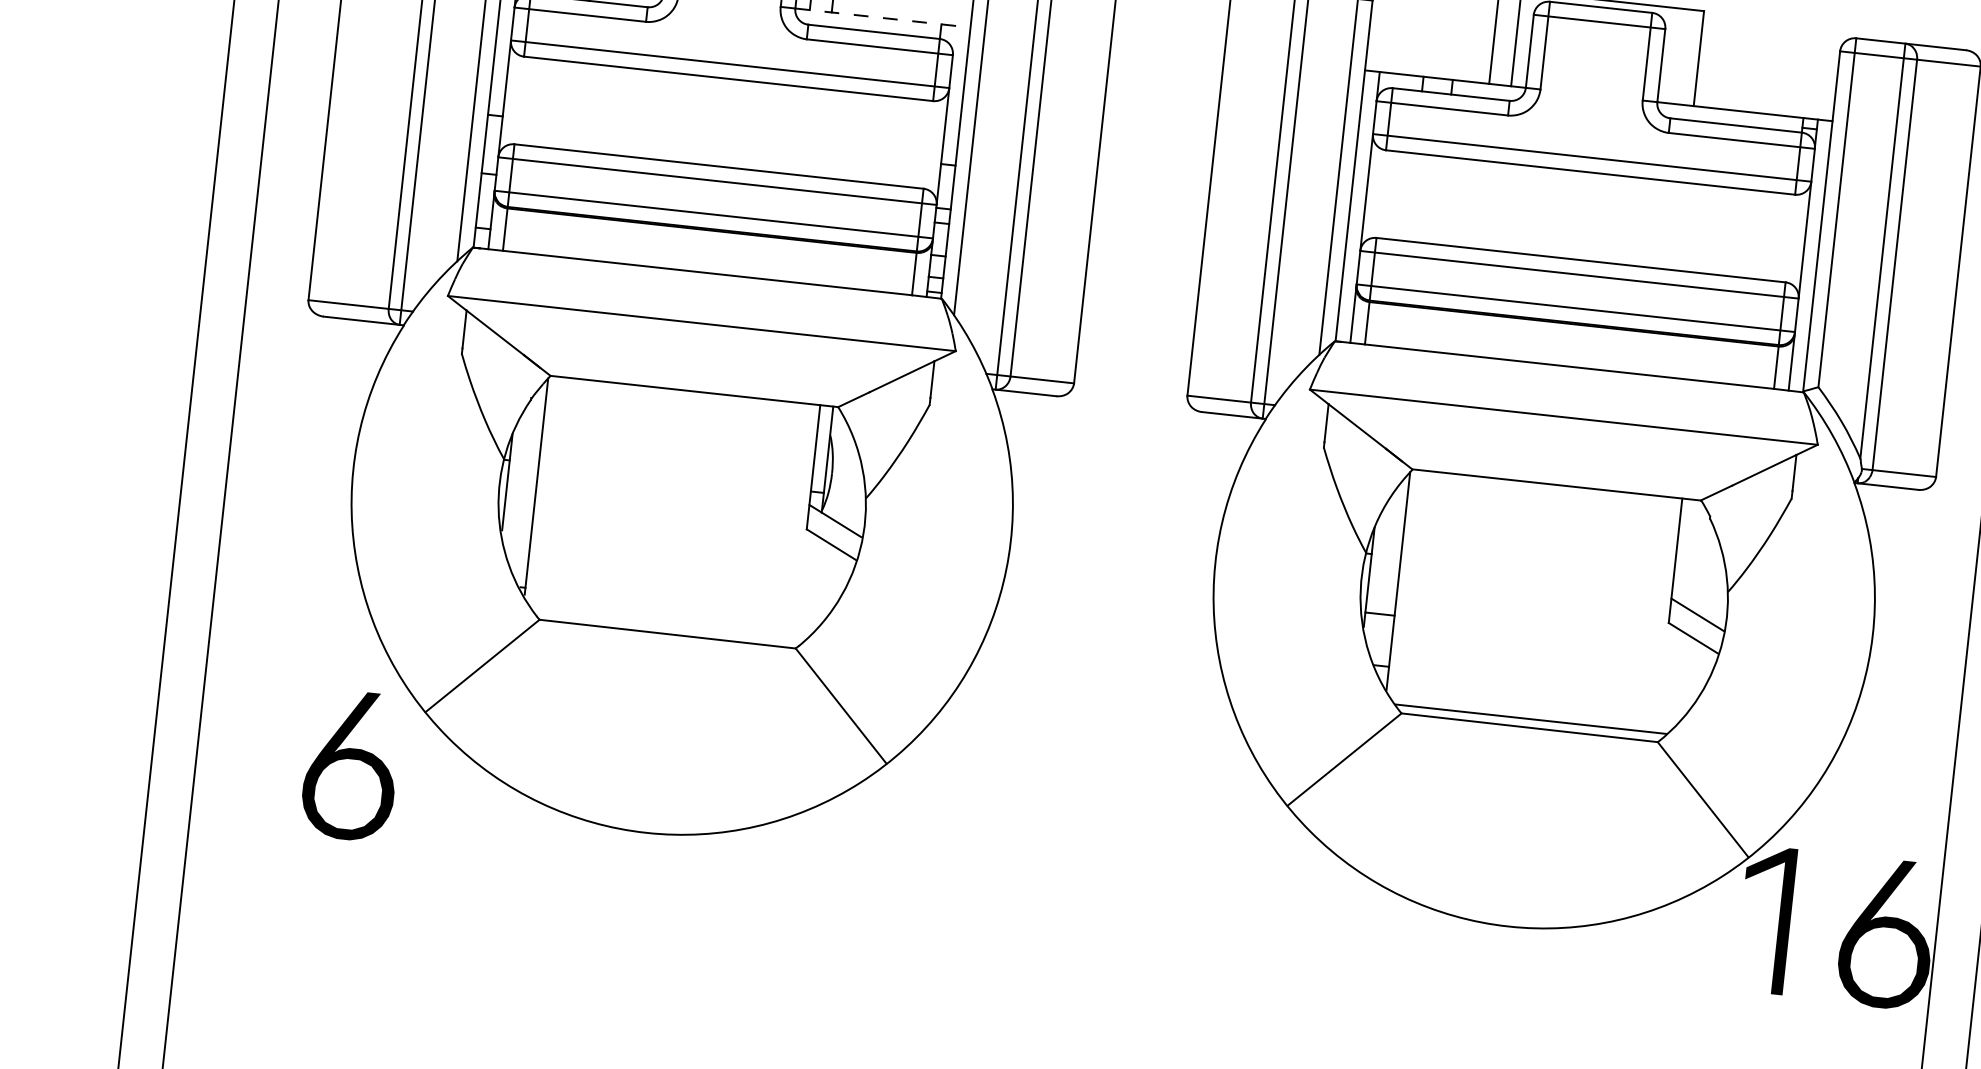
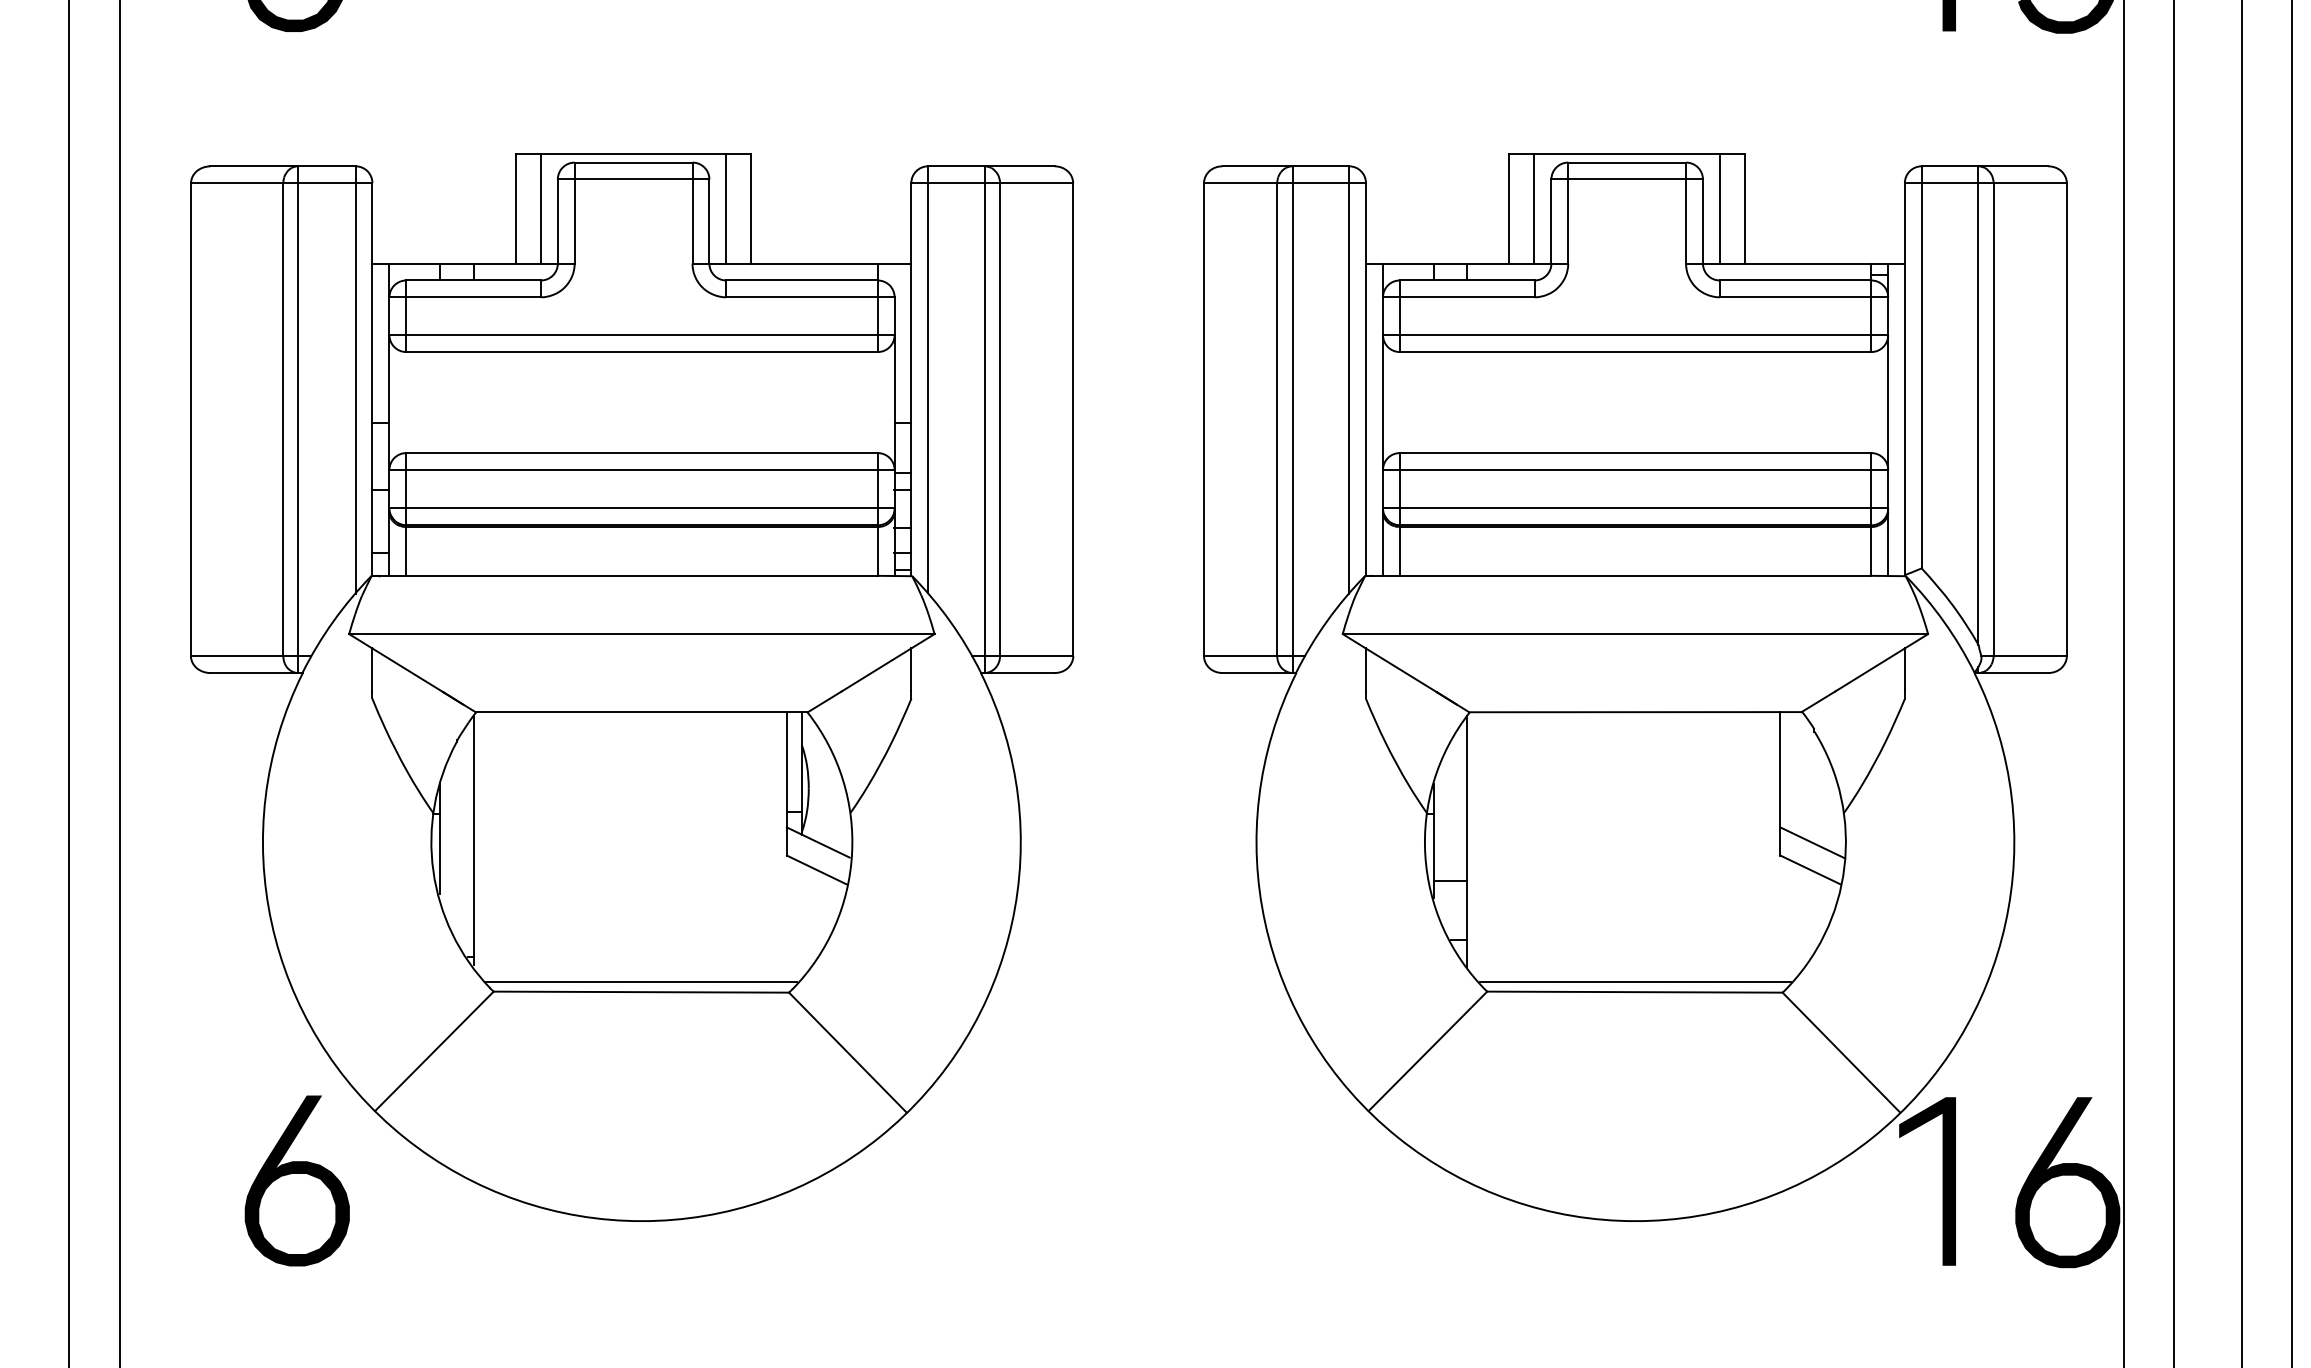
line: (883, 17) -> (810, 263), dashed -> solid
line: (1676, 55) -> (1719, 208), added
line: (668, 625) -> (641, 982), added

